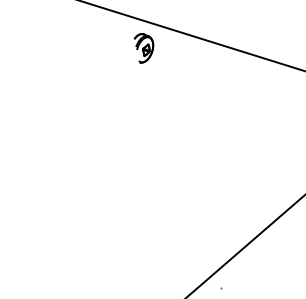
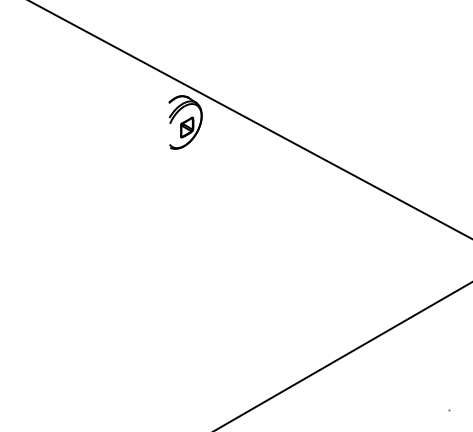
part: (145, 47) -> (185, 122), size x1.43

